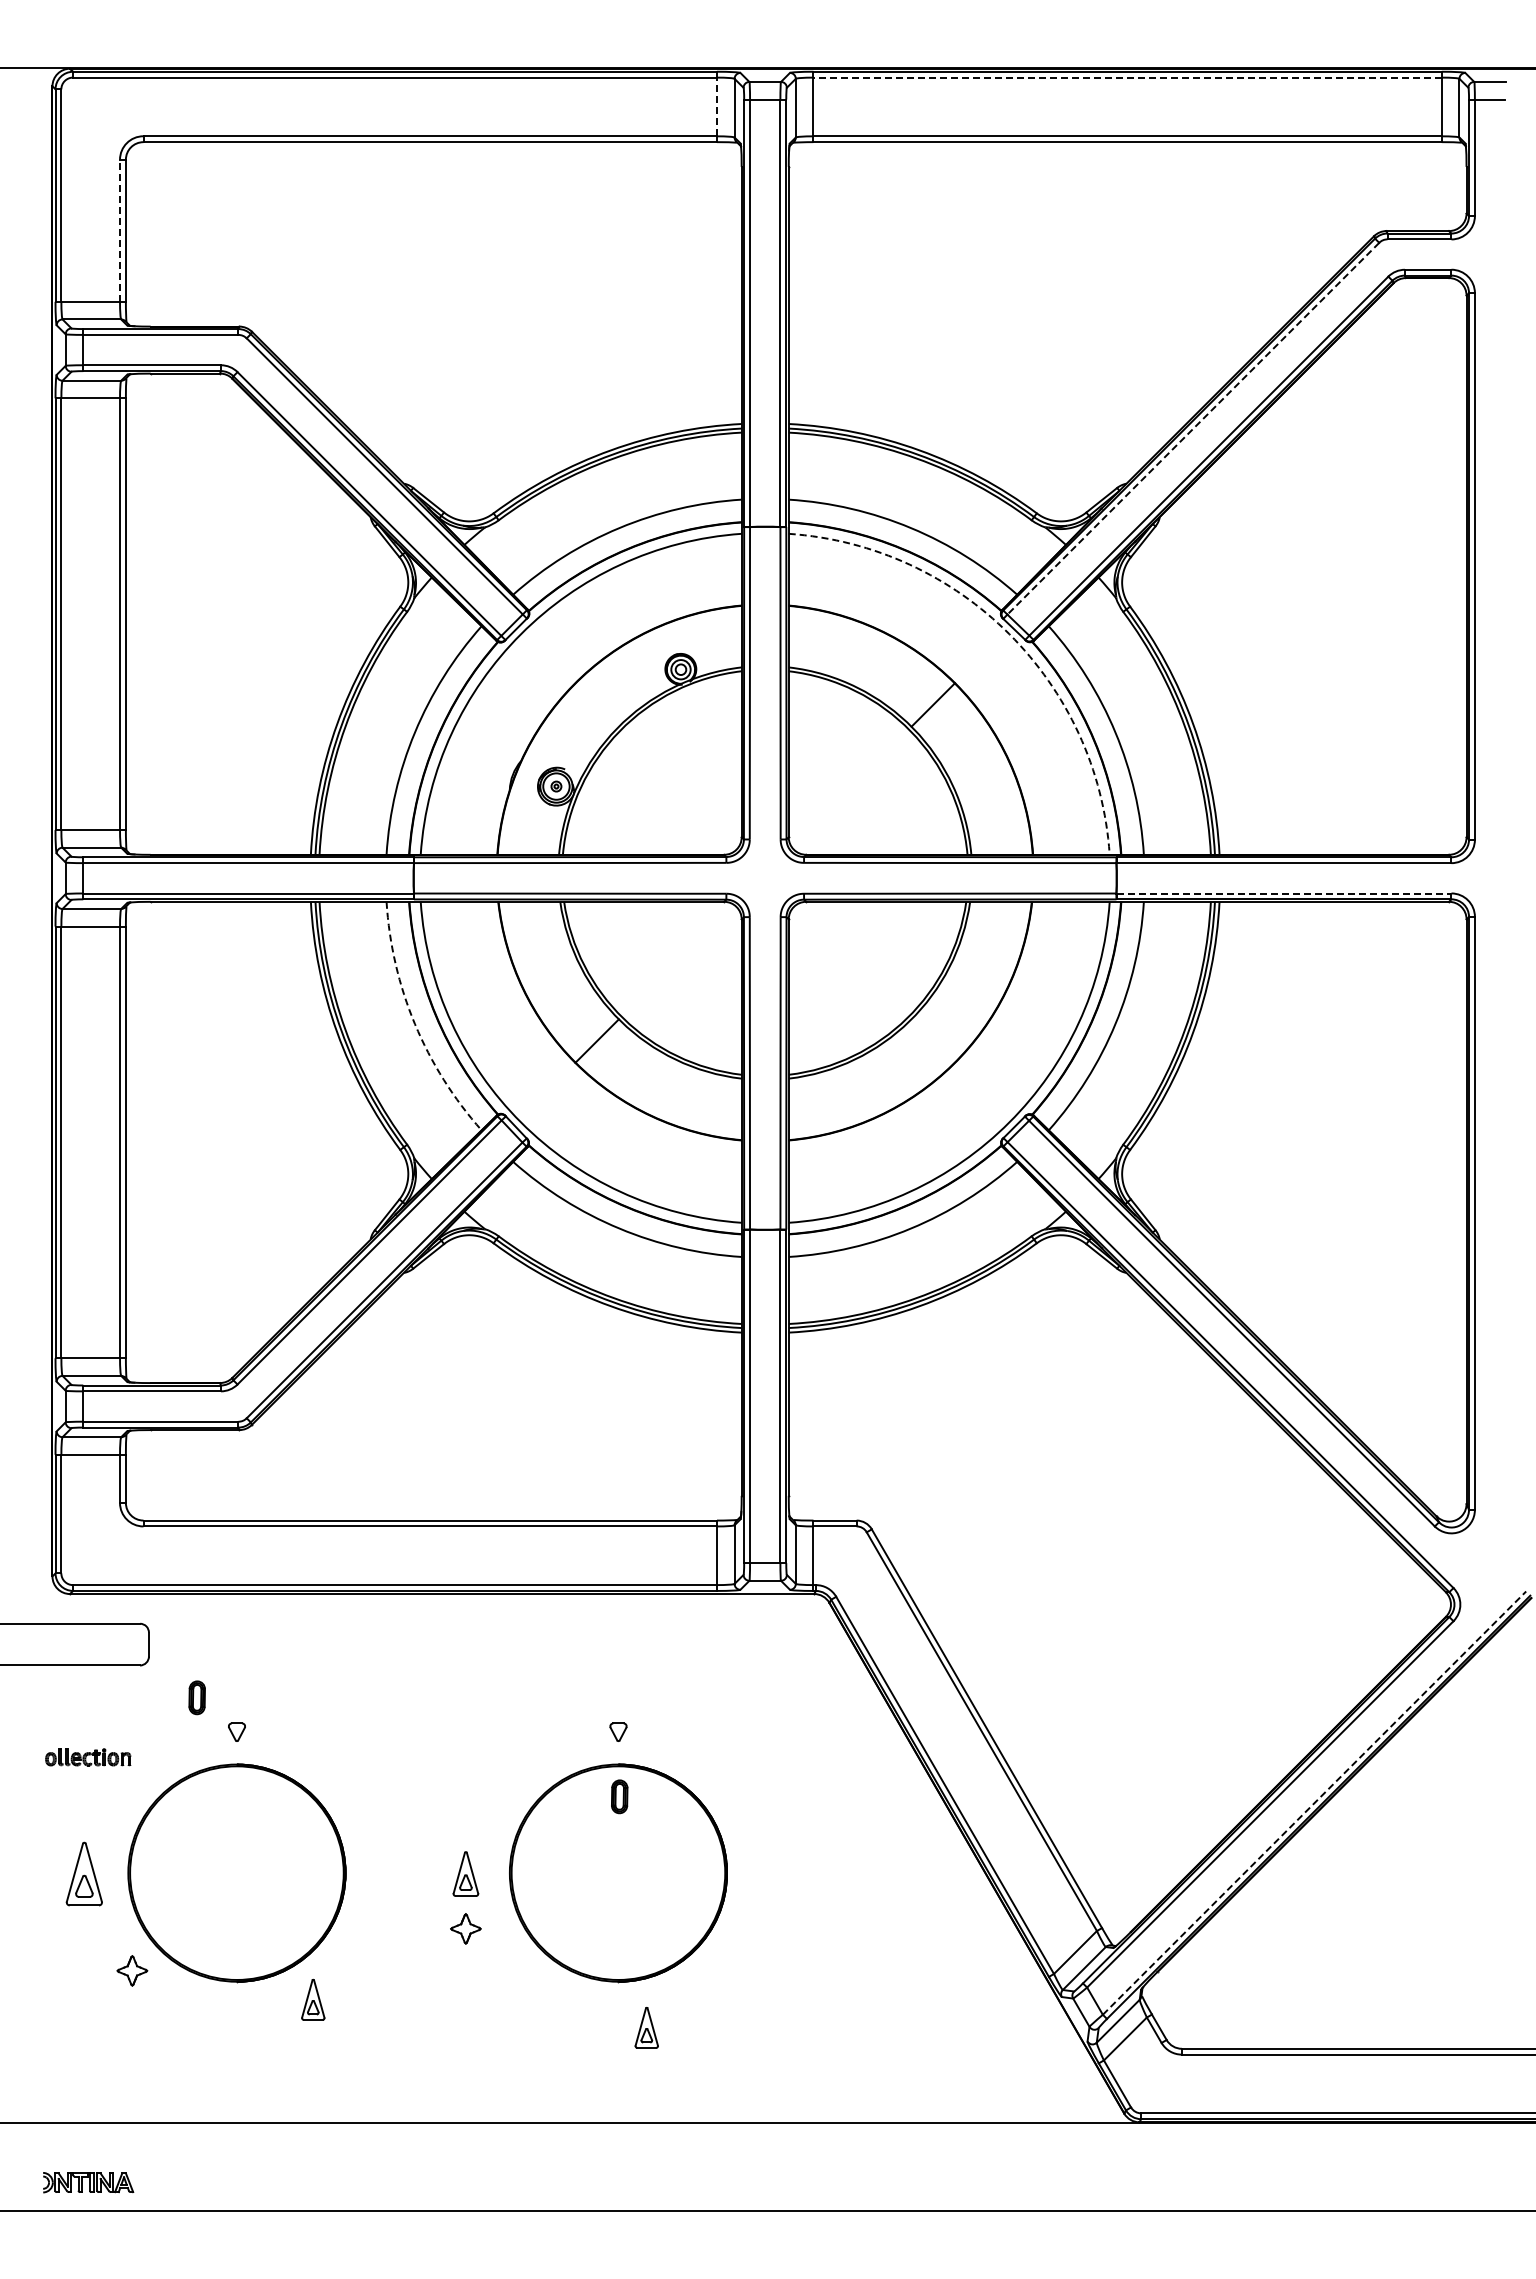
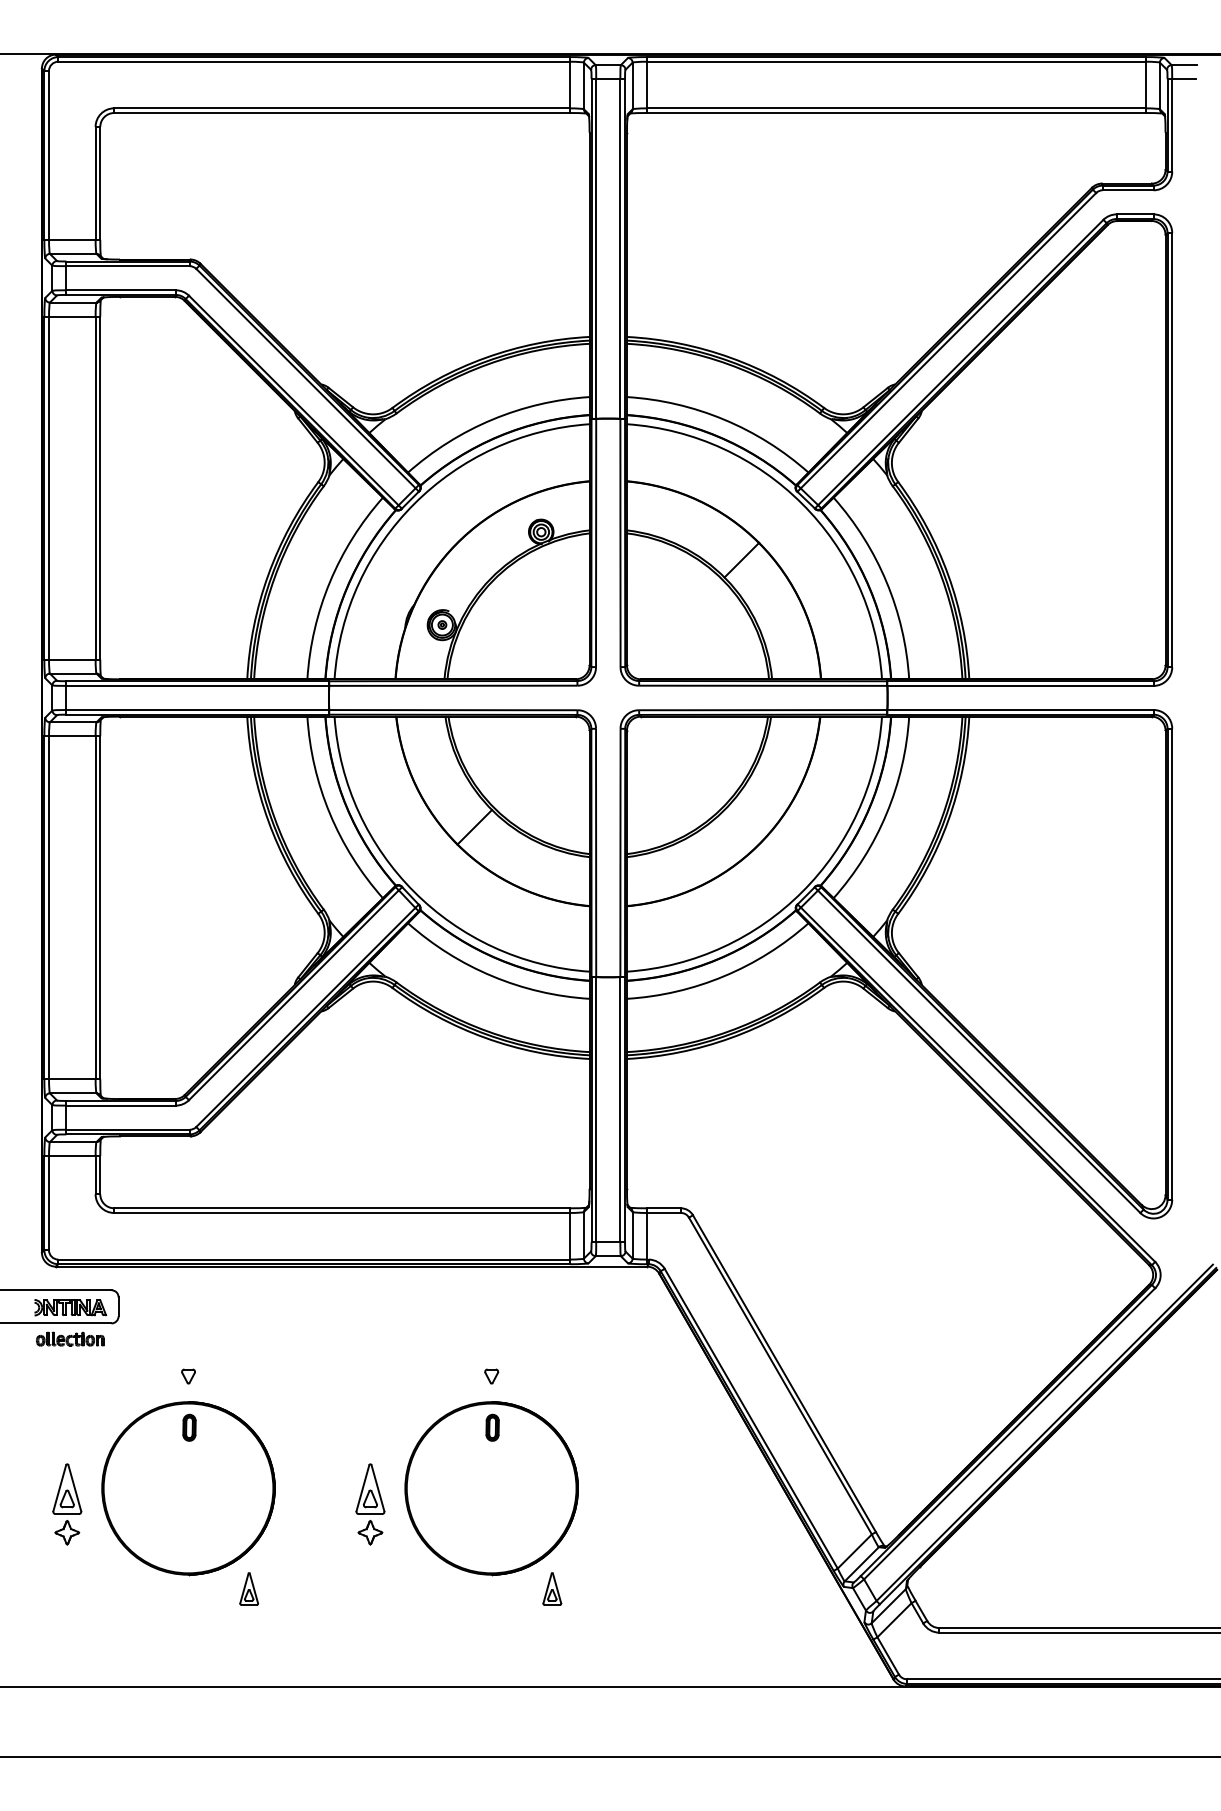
line: (1127, 77) -> (896, 61), dashed -> solid
line: (716, 106) -> (569, 84), dashed -> solid
line: (120, 230) -> (95, 183), dashed -> solid
line: (1193, 428) -> (948, 340), dashed -> solid
arc: (1009, 634) -> (802, 504), dashed -> solid
line: (1284, 893) -> (1020, 710), dashed -> solid
arc: (414, 1024) -> (329, 814), dashed -> solid
part: (196, 1697) -> (188, 1427), moved
part: (88, 1757) -> (70, 1339), moved
line: (1314, 1802) -> (1044, 1432), dashed -> solid
part: (465, 1873) -> (370, 1488), size x1.43
part: (132, 1970) -> (67, 1532), moved
part: (646, 2027) -> (552, 1588), moved
part: (88, 2182) -> (70, 1307), moved

